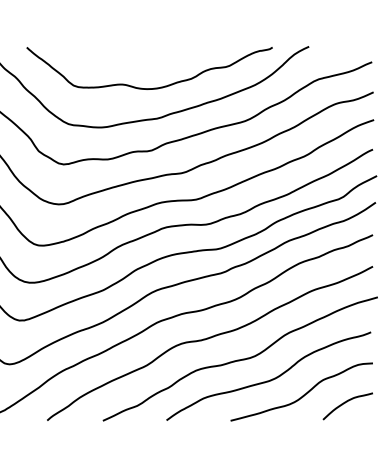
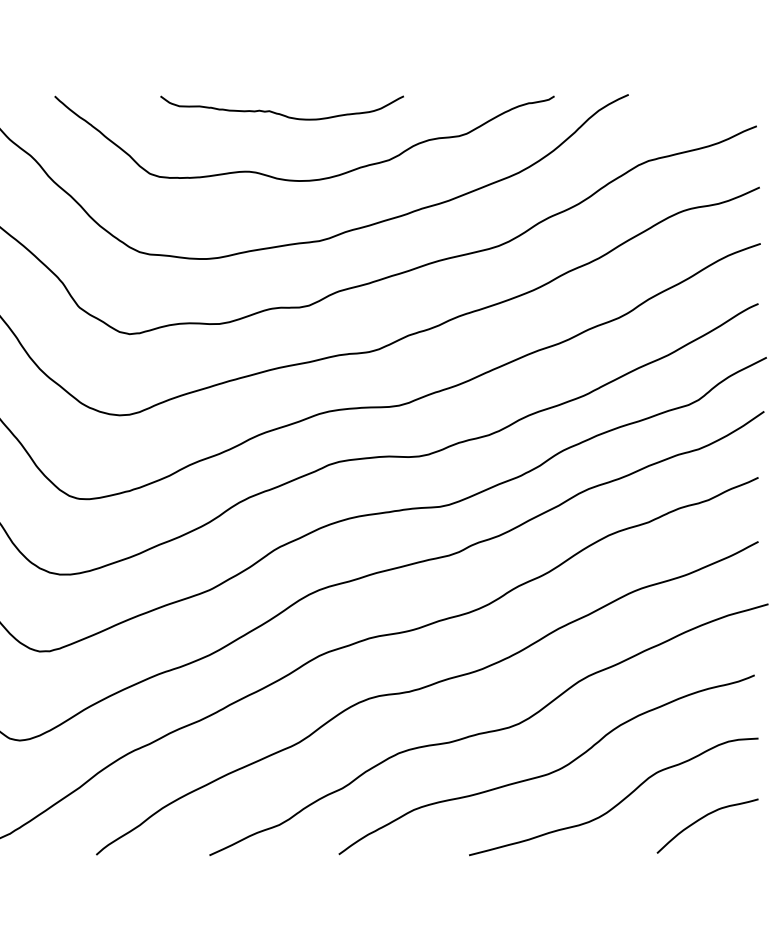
curve: (138, 55) -> (281, 112), added

